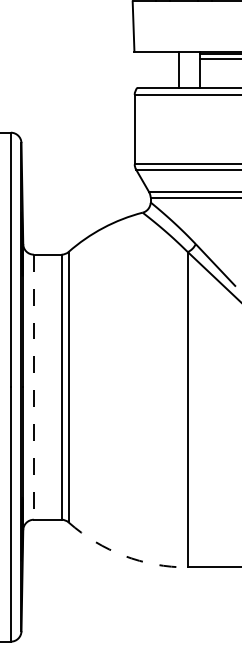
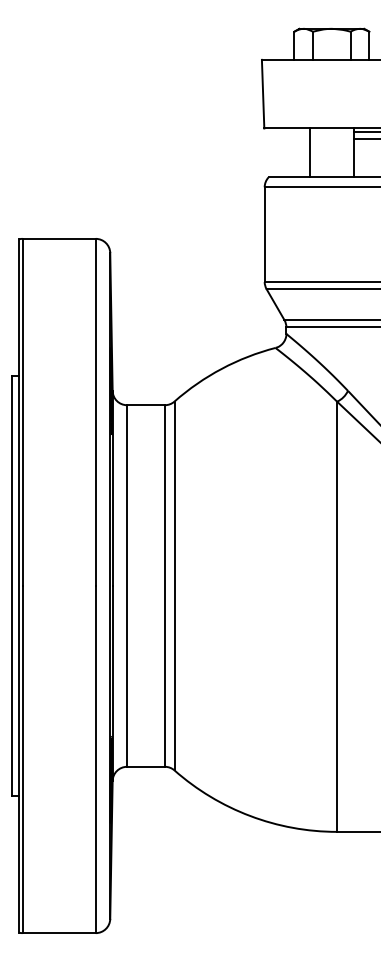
line: (179, 69) -> (310, 152), moved
line: (34, 387) -> (127, 586), dashed -> solid
arc: (124, 556) -> (250, 816), dashed -> solid

